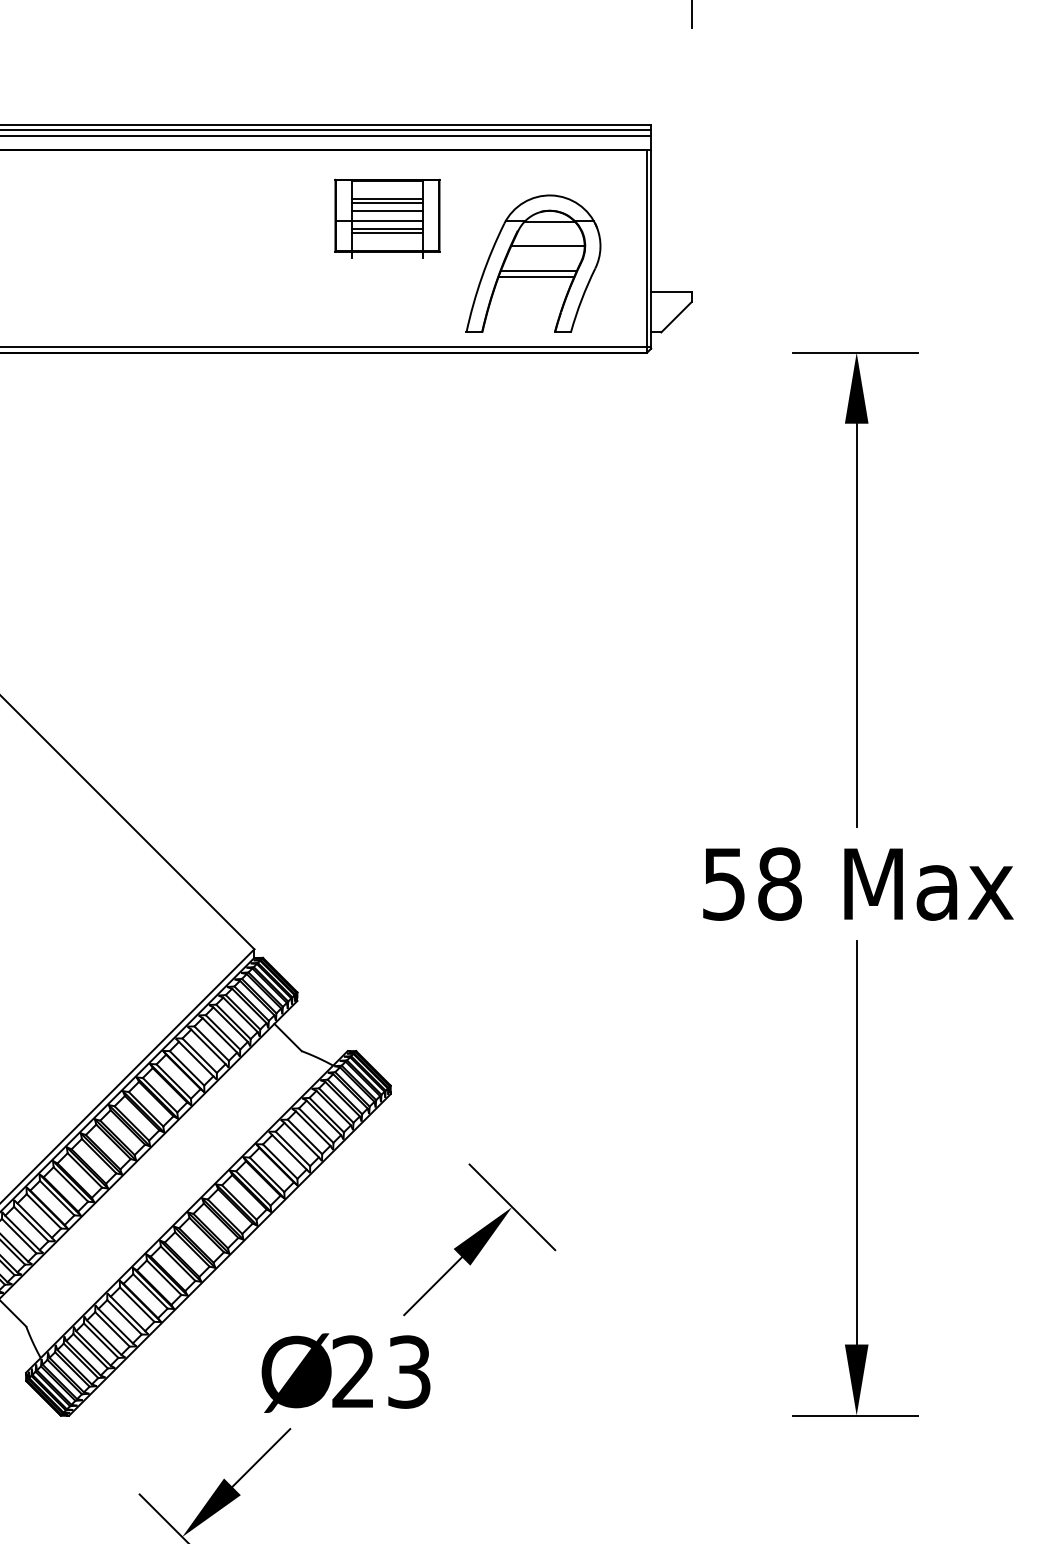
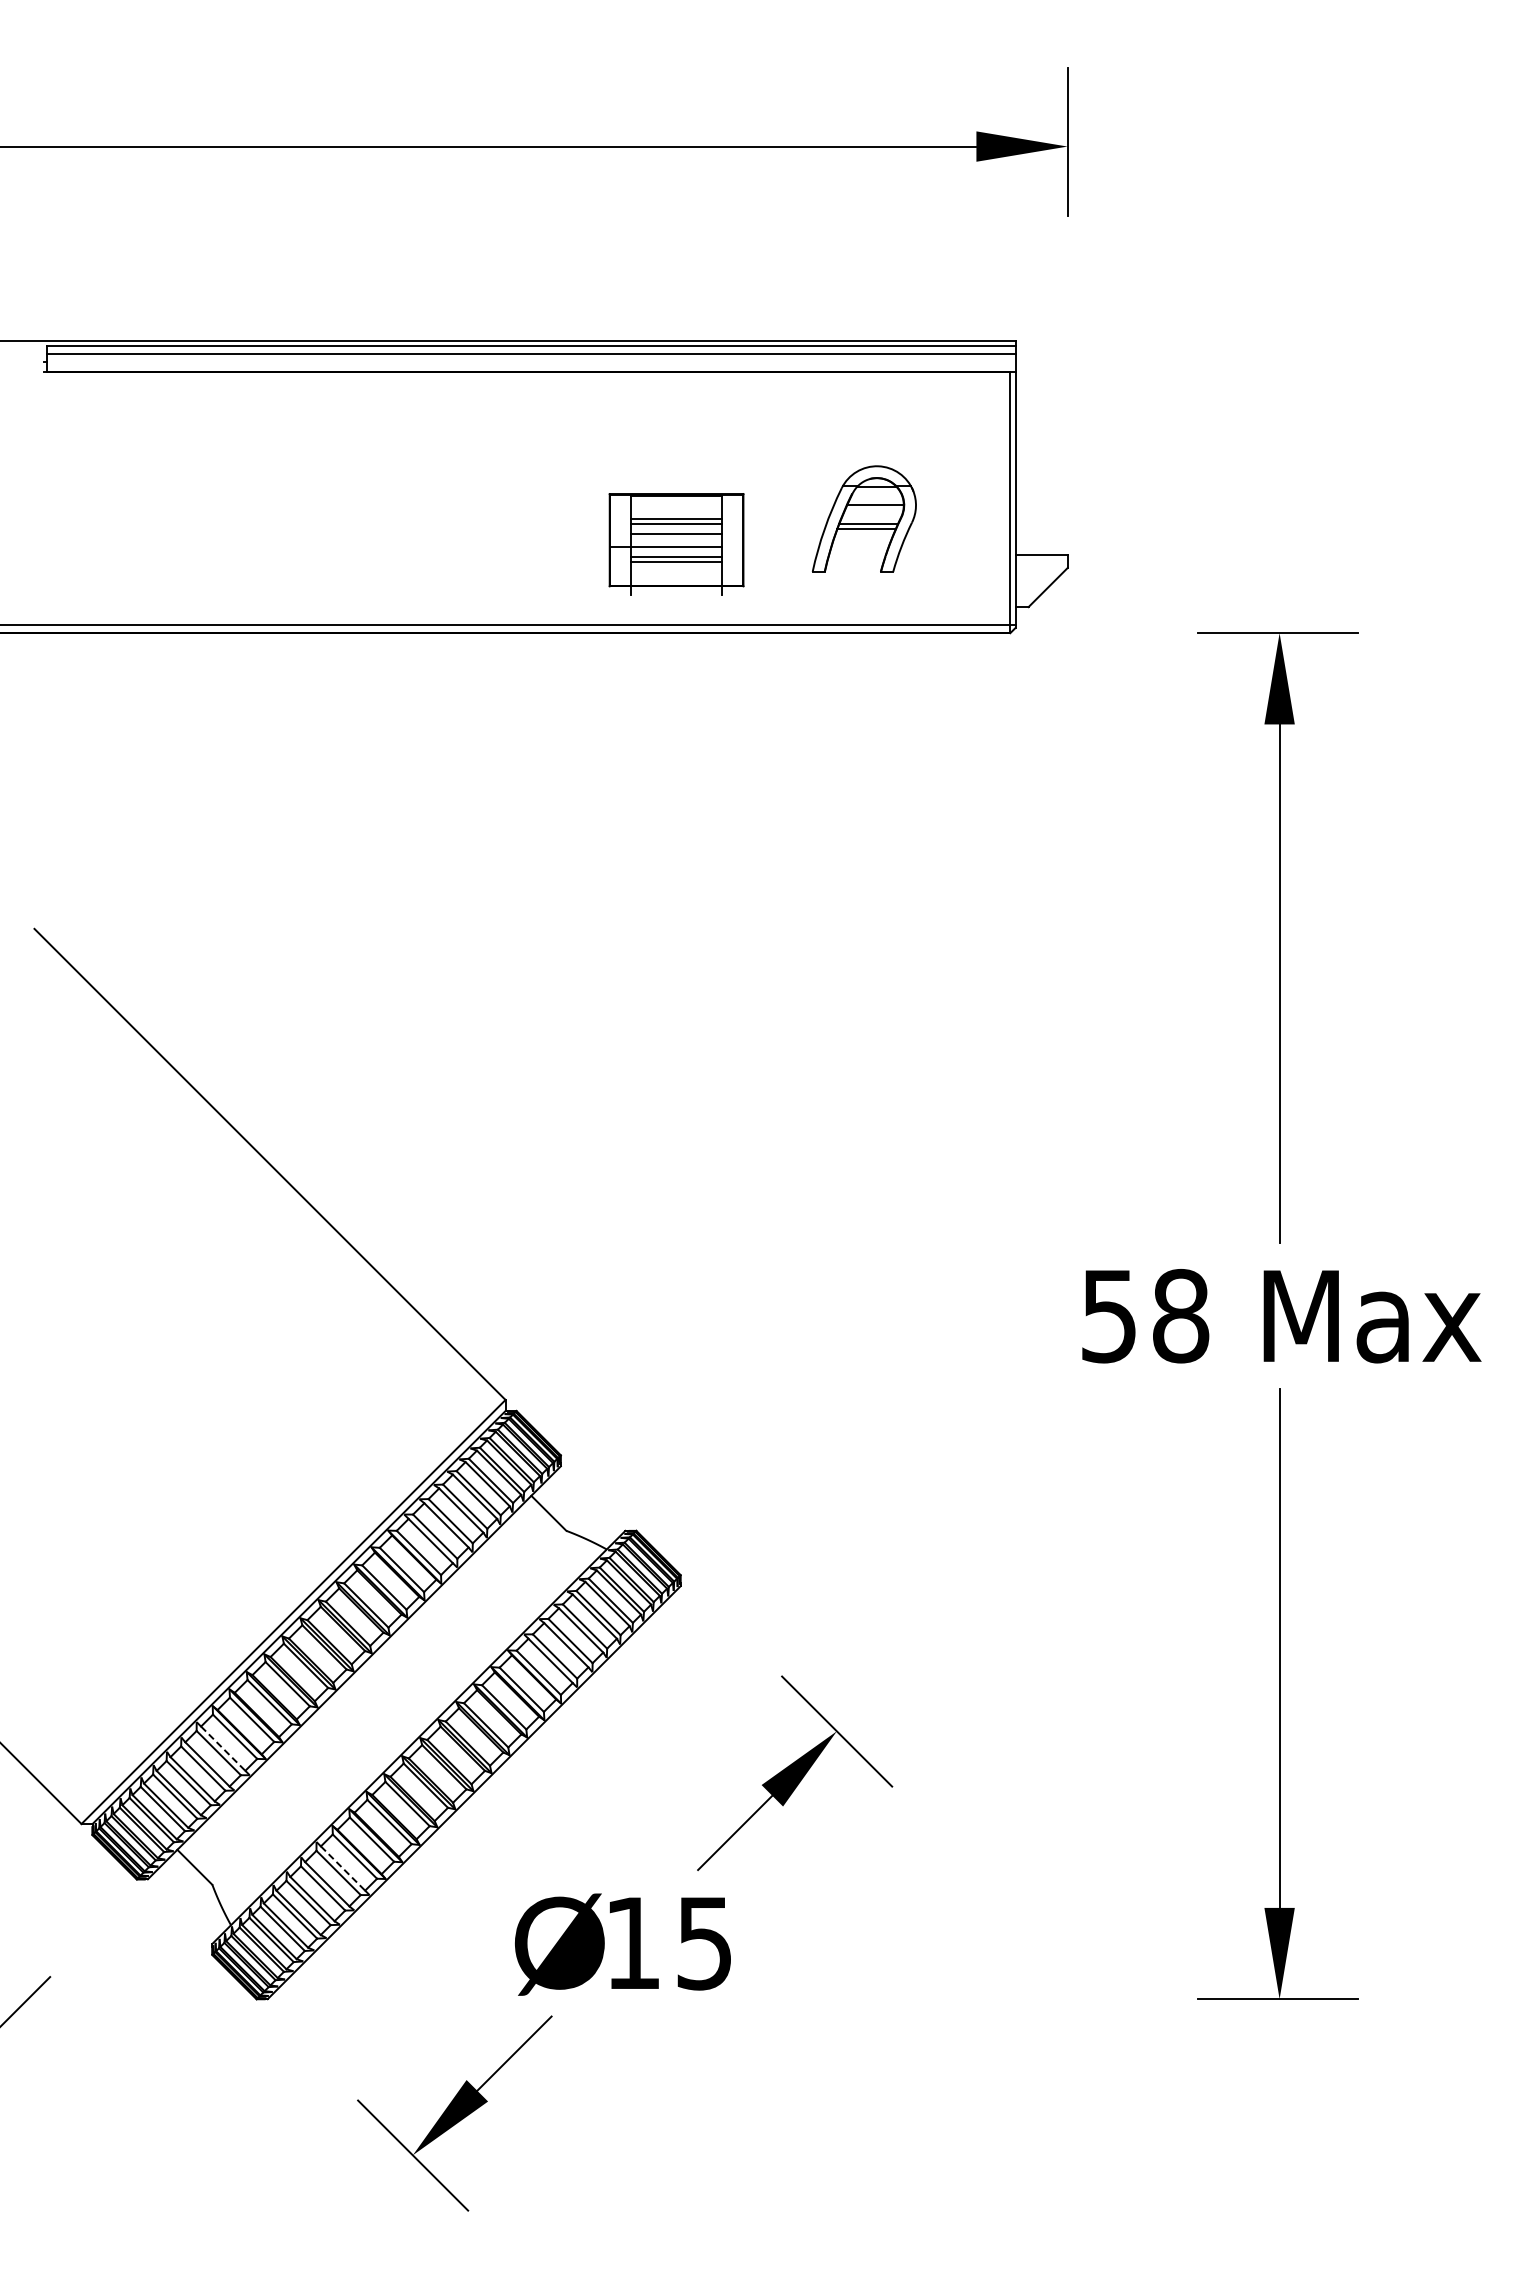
part: (387, 219) -> (676, 544), moved
part: (533, 263) -> (864, 518), size x0.6
line: (34, 1221) -> (223, 1749), solid -> dashed
line: (128, 1313) -> (343, 1868), solid -> dashed
text: (381, 1372) -> (668, 1943), 23 -> 15

